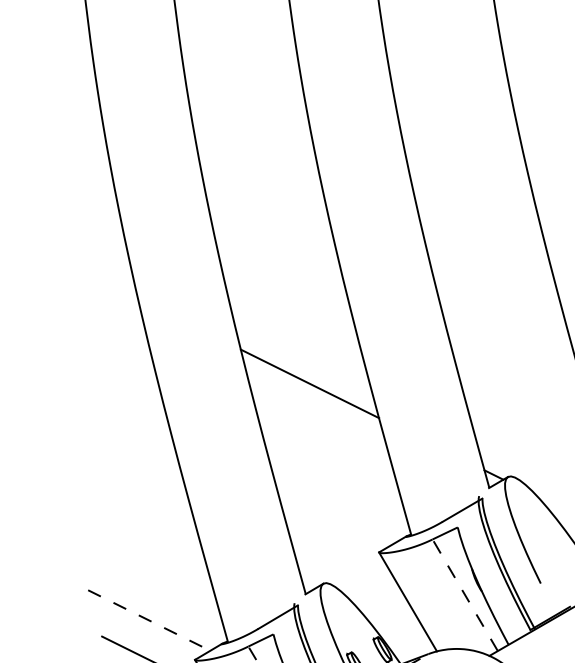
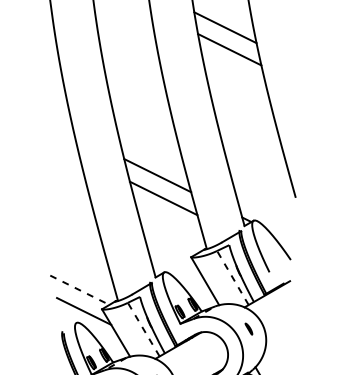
line: (449, 78) -> (225, 27), added
line: (458, 123) -> (229, 49), added
line: (321, 431) -> (163, 198), added

